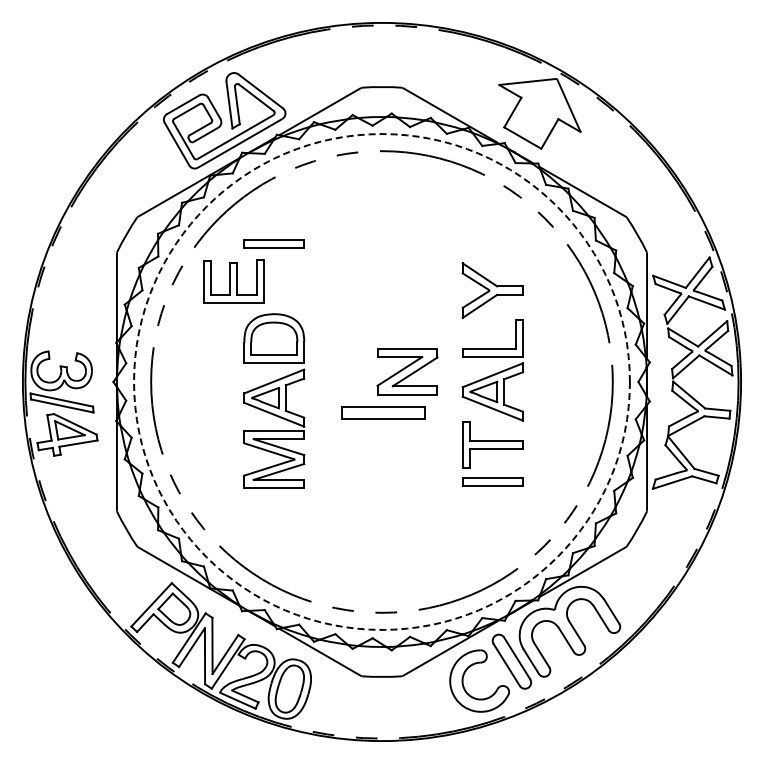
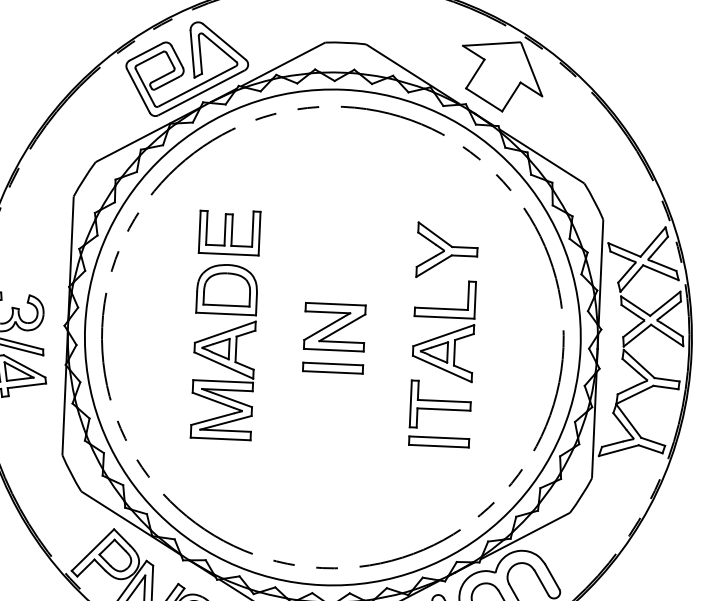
part: (273, 243) -> (230, 194), removed
part: (233, 281) -> (228, 232), moved
part: (407, 371) -> (334, 327), moved
circle: (381, 381) -> (332, 336), dashed -> solid
part: (383, 412) -> (333, 368), size x0.71

